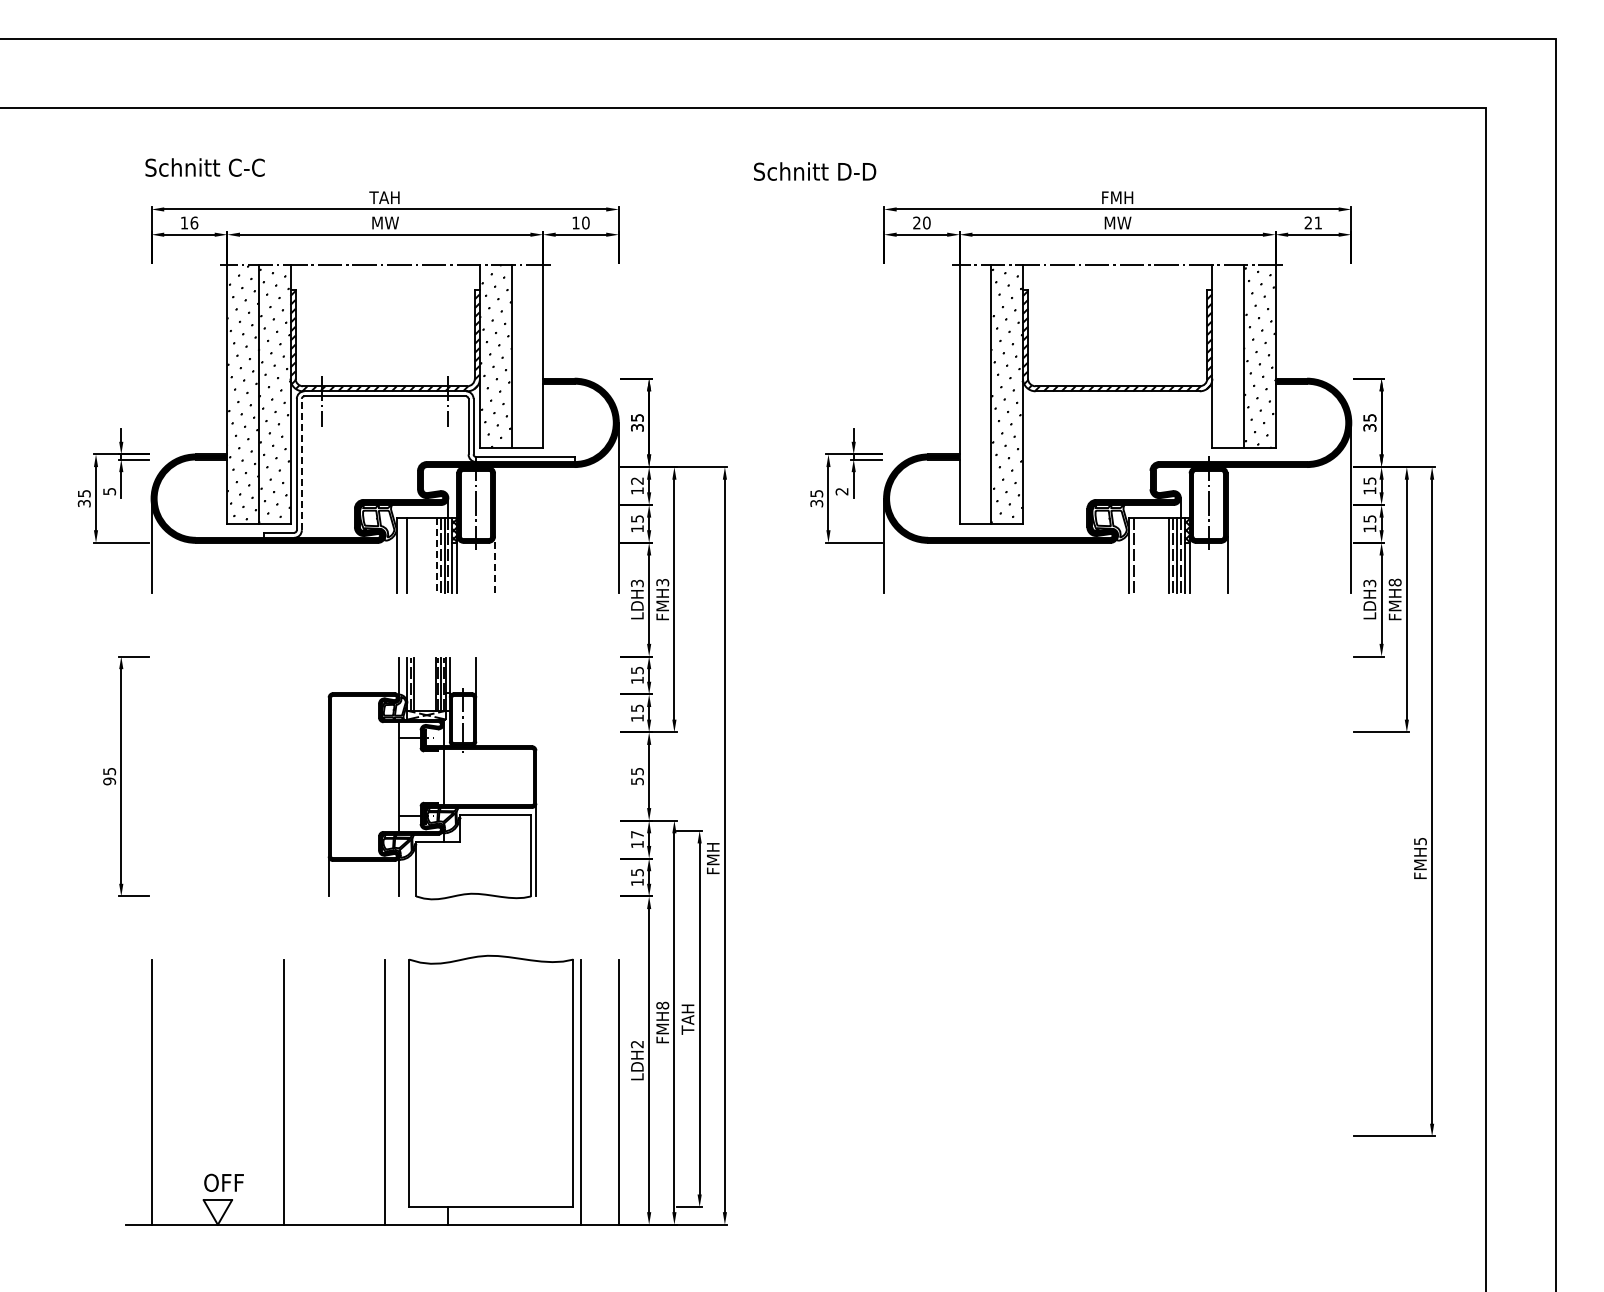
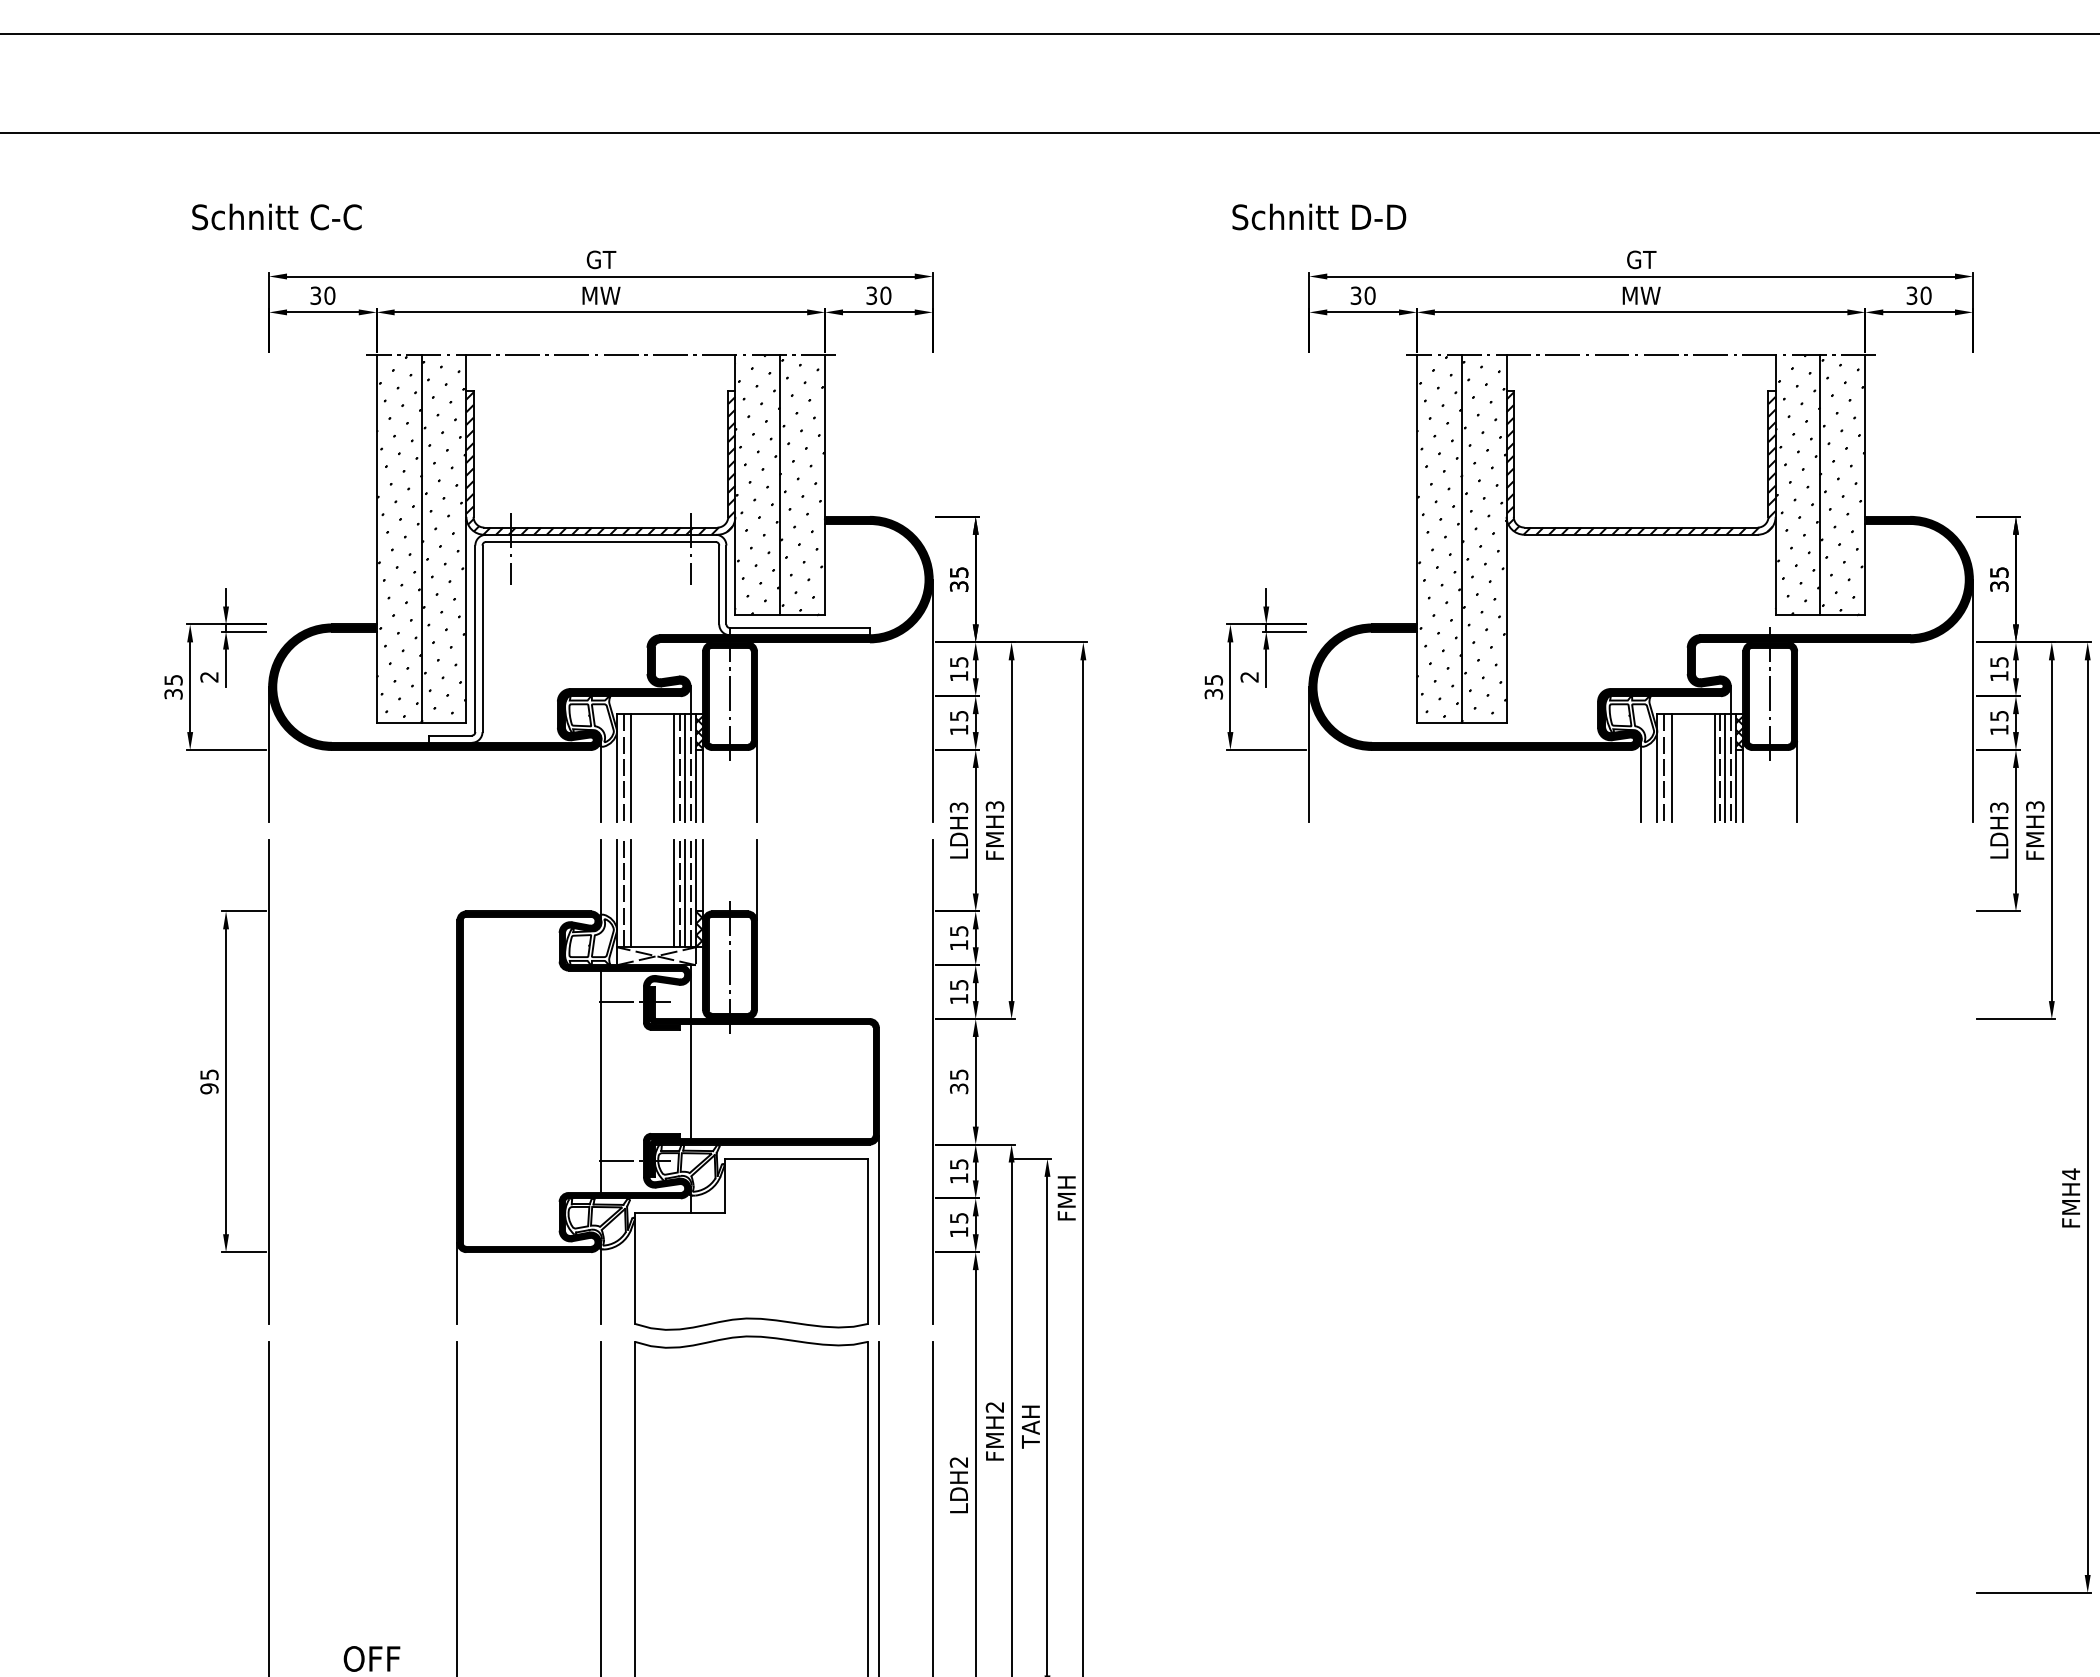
text: (204, 167) -> (276, 216), moved
text: (815, 171) -> (1319, 216), moved
text: (384, 197) -> (599, 259), TAH -> GT
text: (1117, 197) -> (1640, 259), FMH -> GT
text: (189, 222) -> (322, 295), 16 -> 30
text: (575, 222) -> (871, 295), 10 -> 30
text: (1313, 222) -> (1919, 295), 21 -> 30
text: (916, 223) -> (1355, 296), 20 -> 30
hatch: (1227, 356) -> (1797, 485), added
hatch: (527, 357) -> (802, 486), added
hatch: (975, 394) -> (1439, 539), added
line: (301, 464) -> (482, 638), dashed -> solid
text: (637, 480) -> (959, 661), 12 -> 15
text: (109, 491) -> (209, 677), 5 -> 2
line: (401, 555) -> (624, 767), added
line: (436, 555) -> (673, 767), dashed -> solid
line: (1139, 555) -> (1672, 767), added
line: (385, 564) -> (601, 780), added
line: (495, 564) -> (757, 780), dashed -> solid
line: (1117, 564) -> (1640, 780), added
text: (1394, 582) -> (2034, 806), FMH8 -> FMH3
line: (151, 776) -> (268, 1081), added
line: (618, 776) -> (932, 1081), added
part: (432, 778) -> (668, 1084), size x1.43
text: (637, 780) -> (959, 1087), 55 -> 35
text: (637, 834) -> (959, 1164), 17 -> 15
text: (1420, 841) -> (2071, 1174), FMH5 -> FMH4
text: (662, 1005) -> (994, 1407), FMH8 -> FMH2

